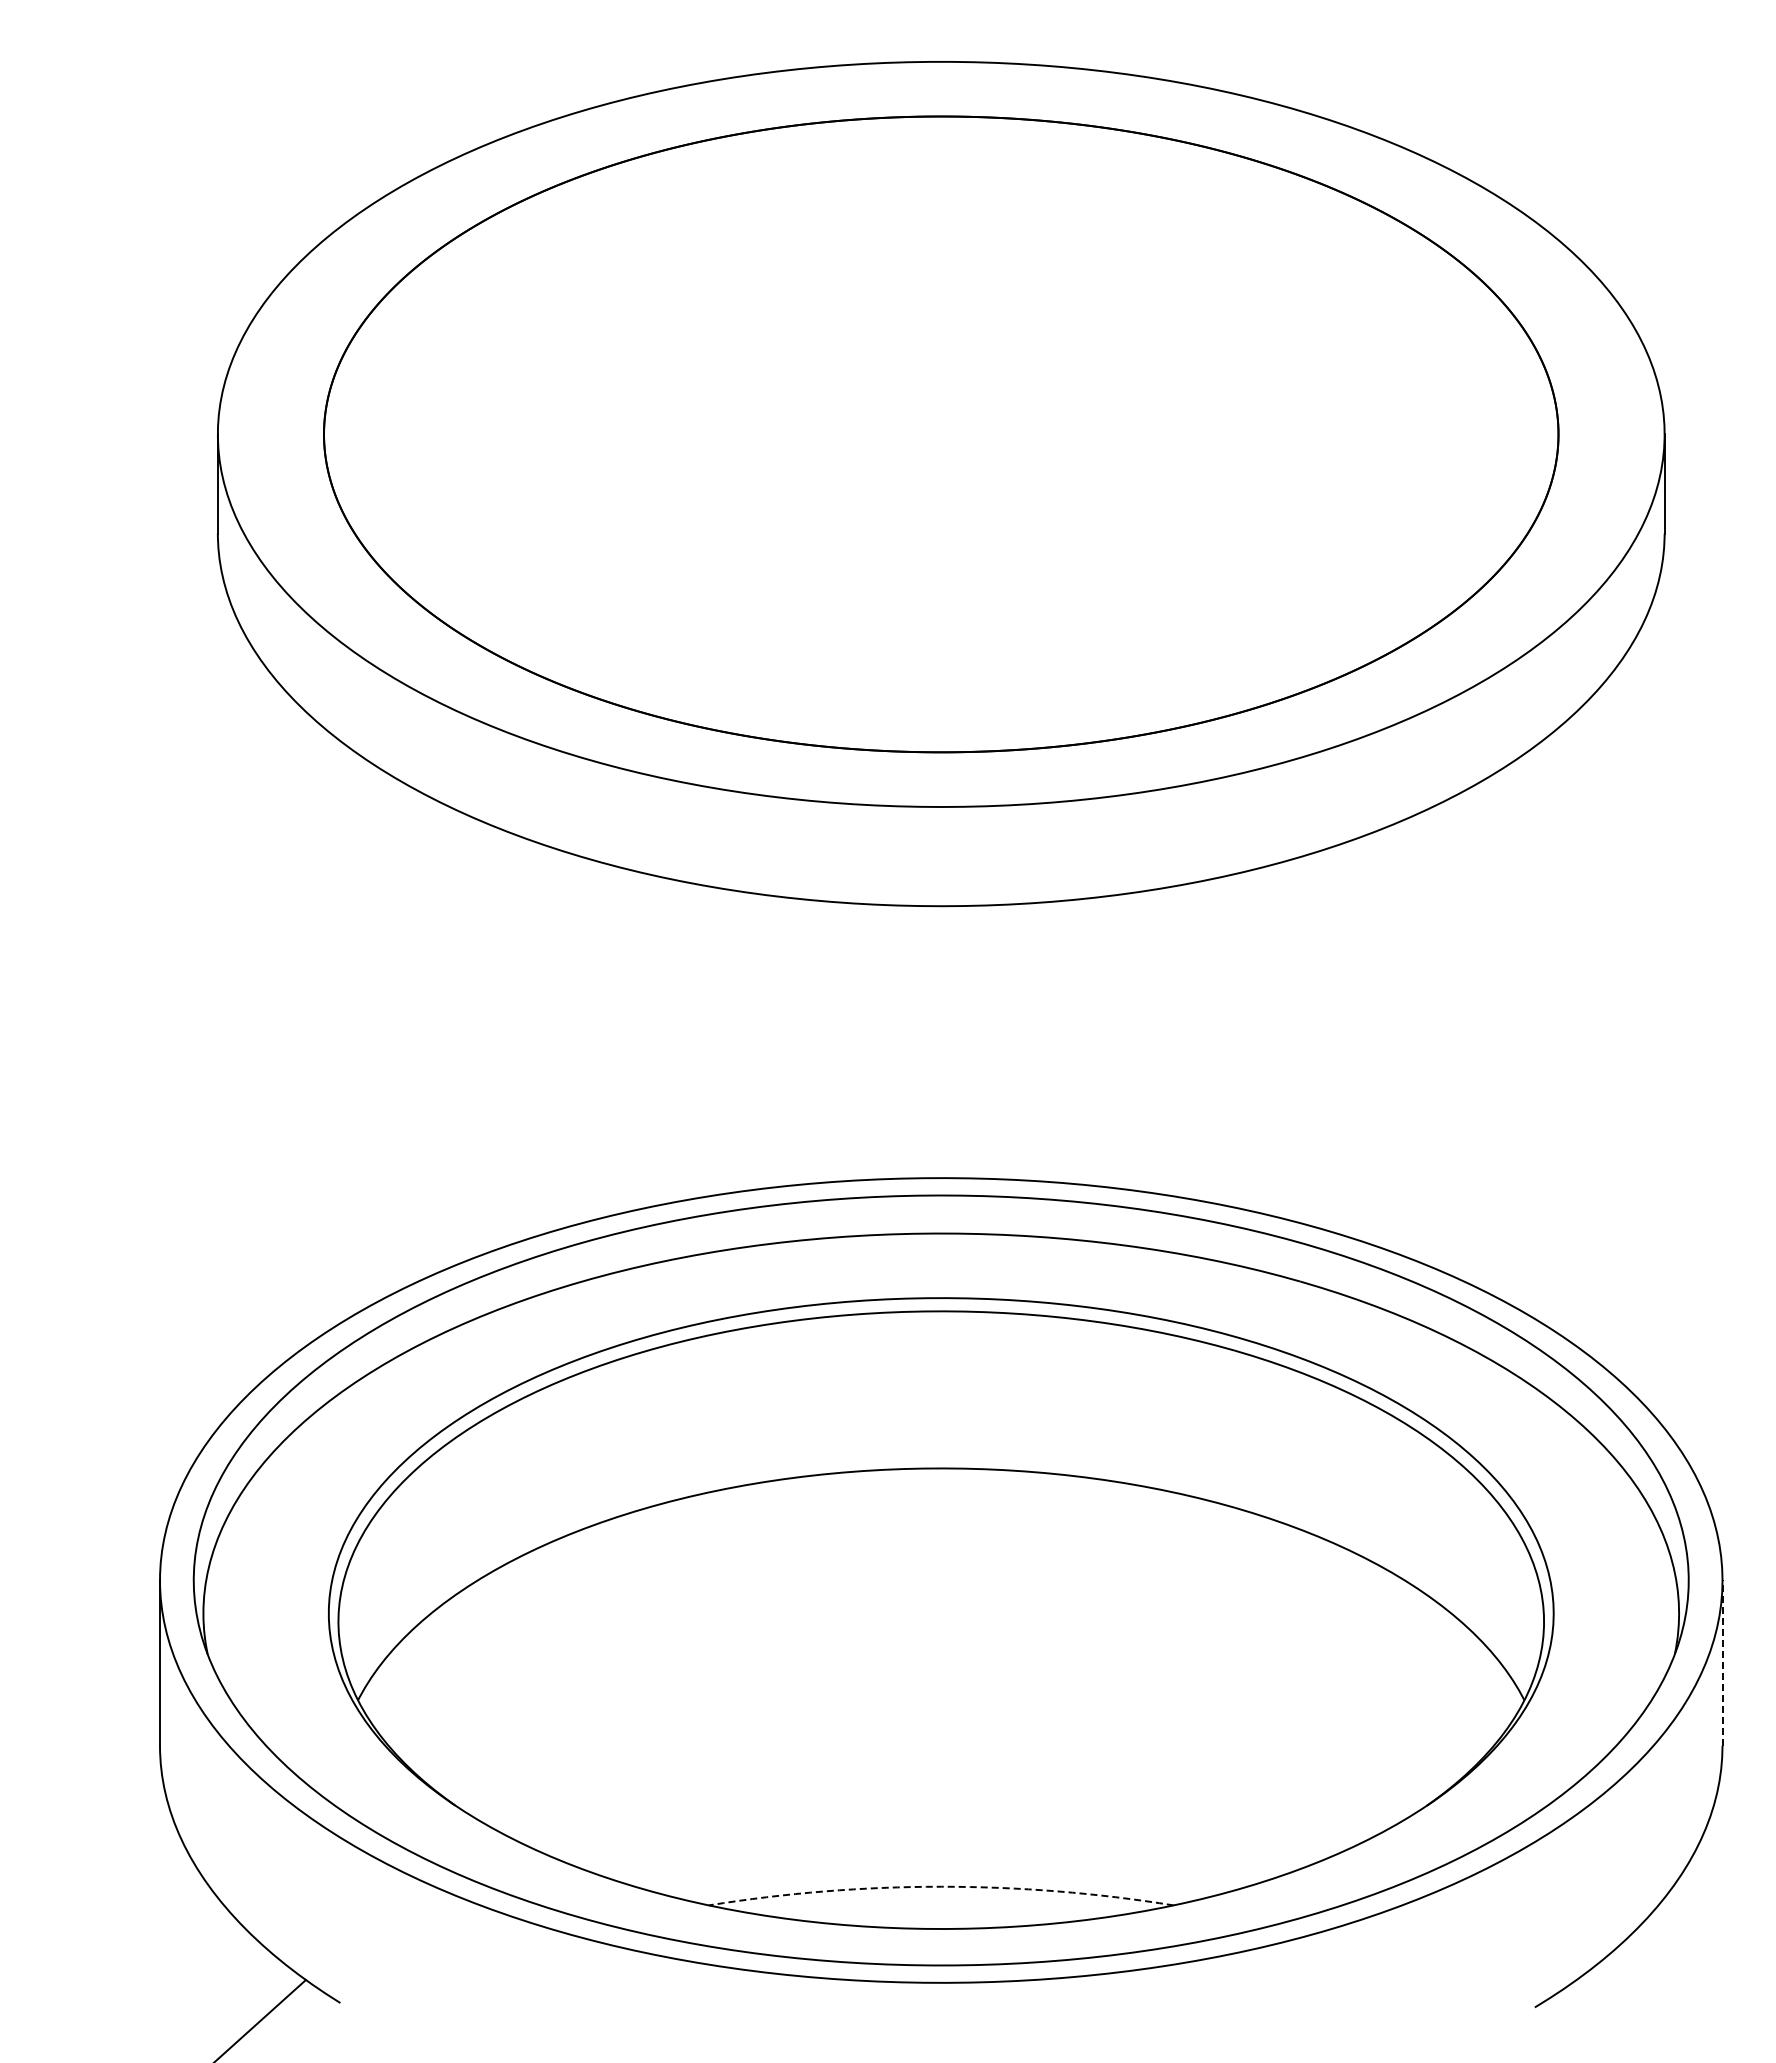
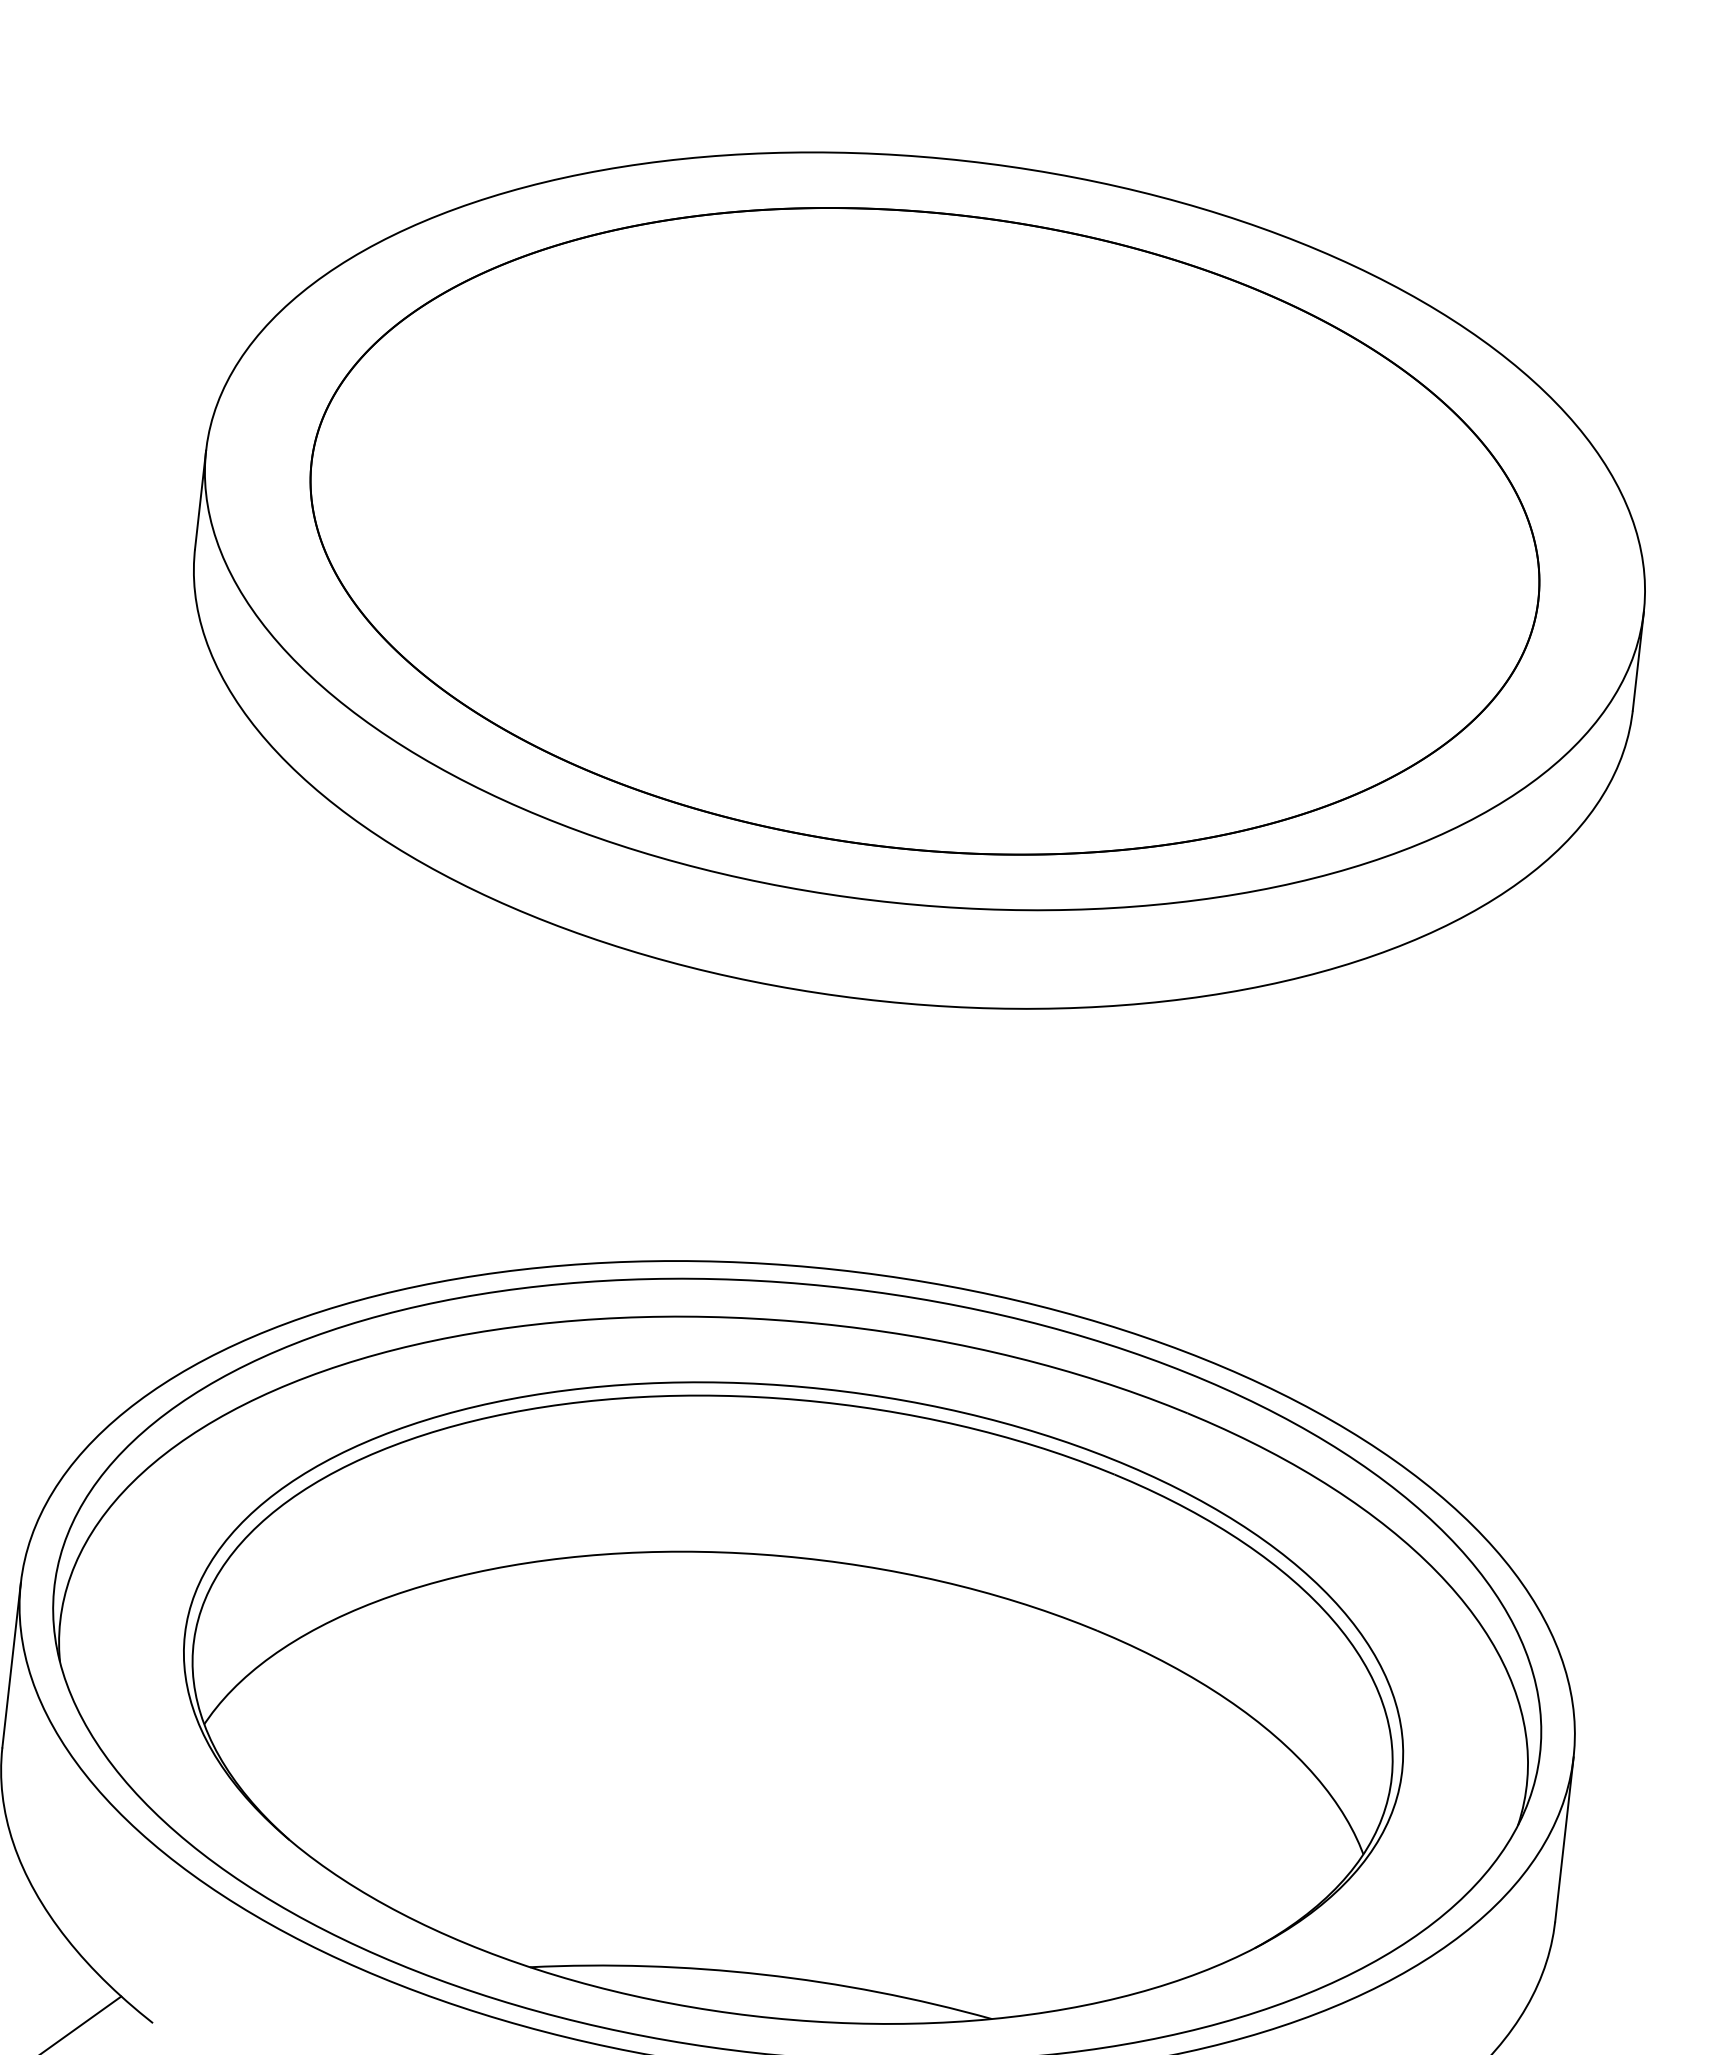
line: (1722, 1663) -> (1564, 1839), dashed -> solid
arc: (941, 1886) -> (763, 1974), dashed -> solid

